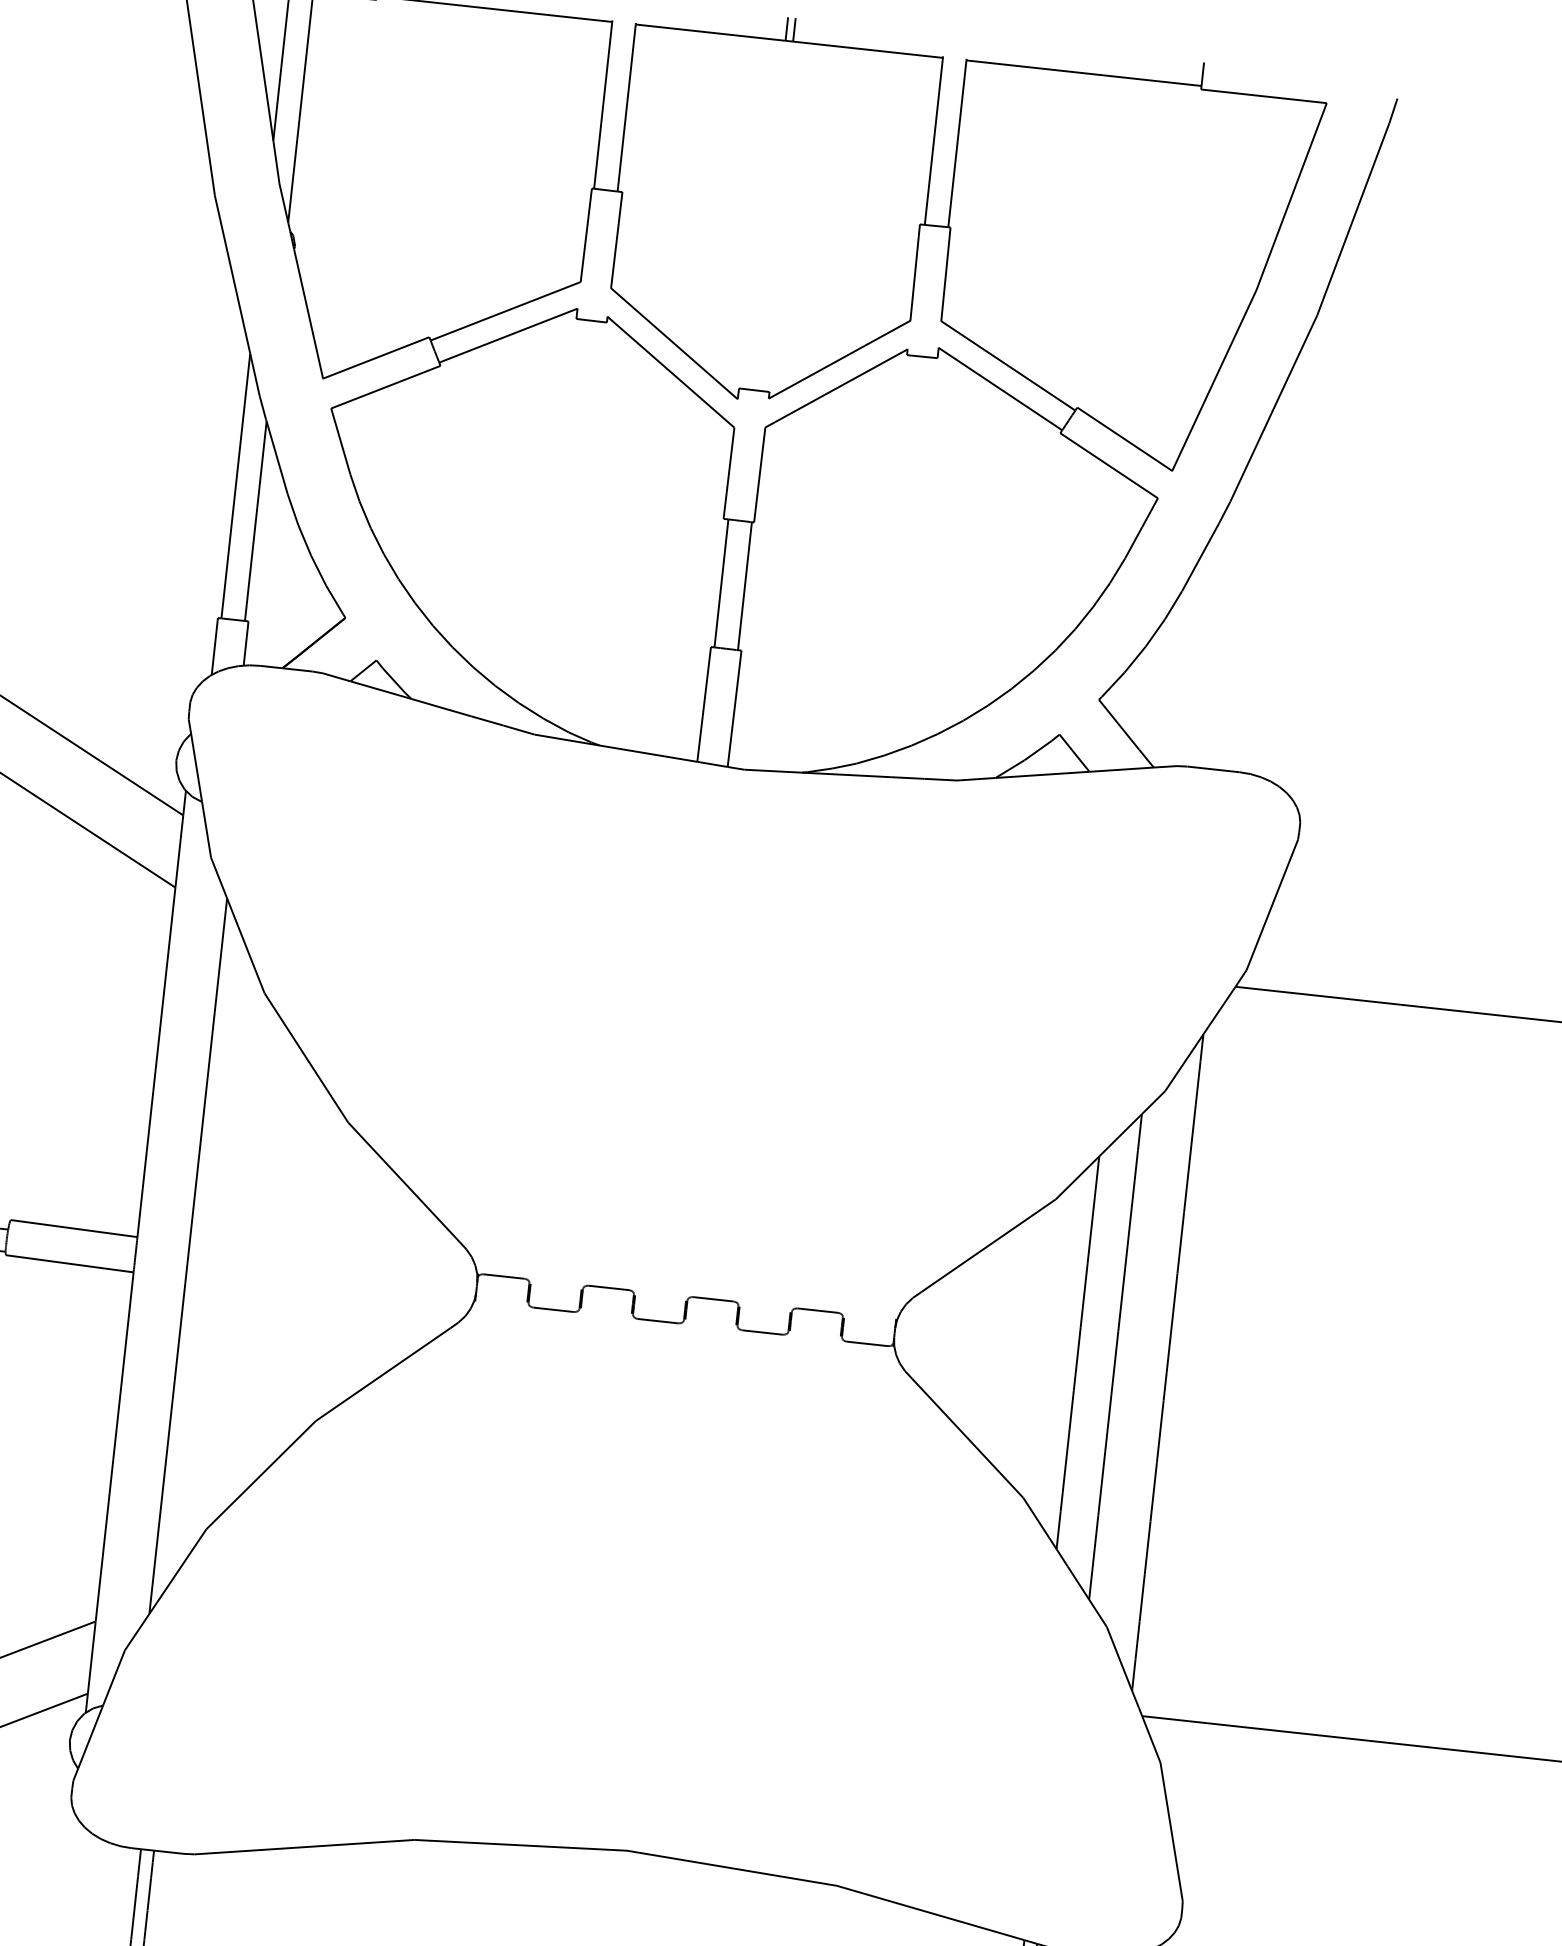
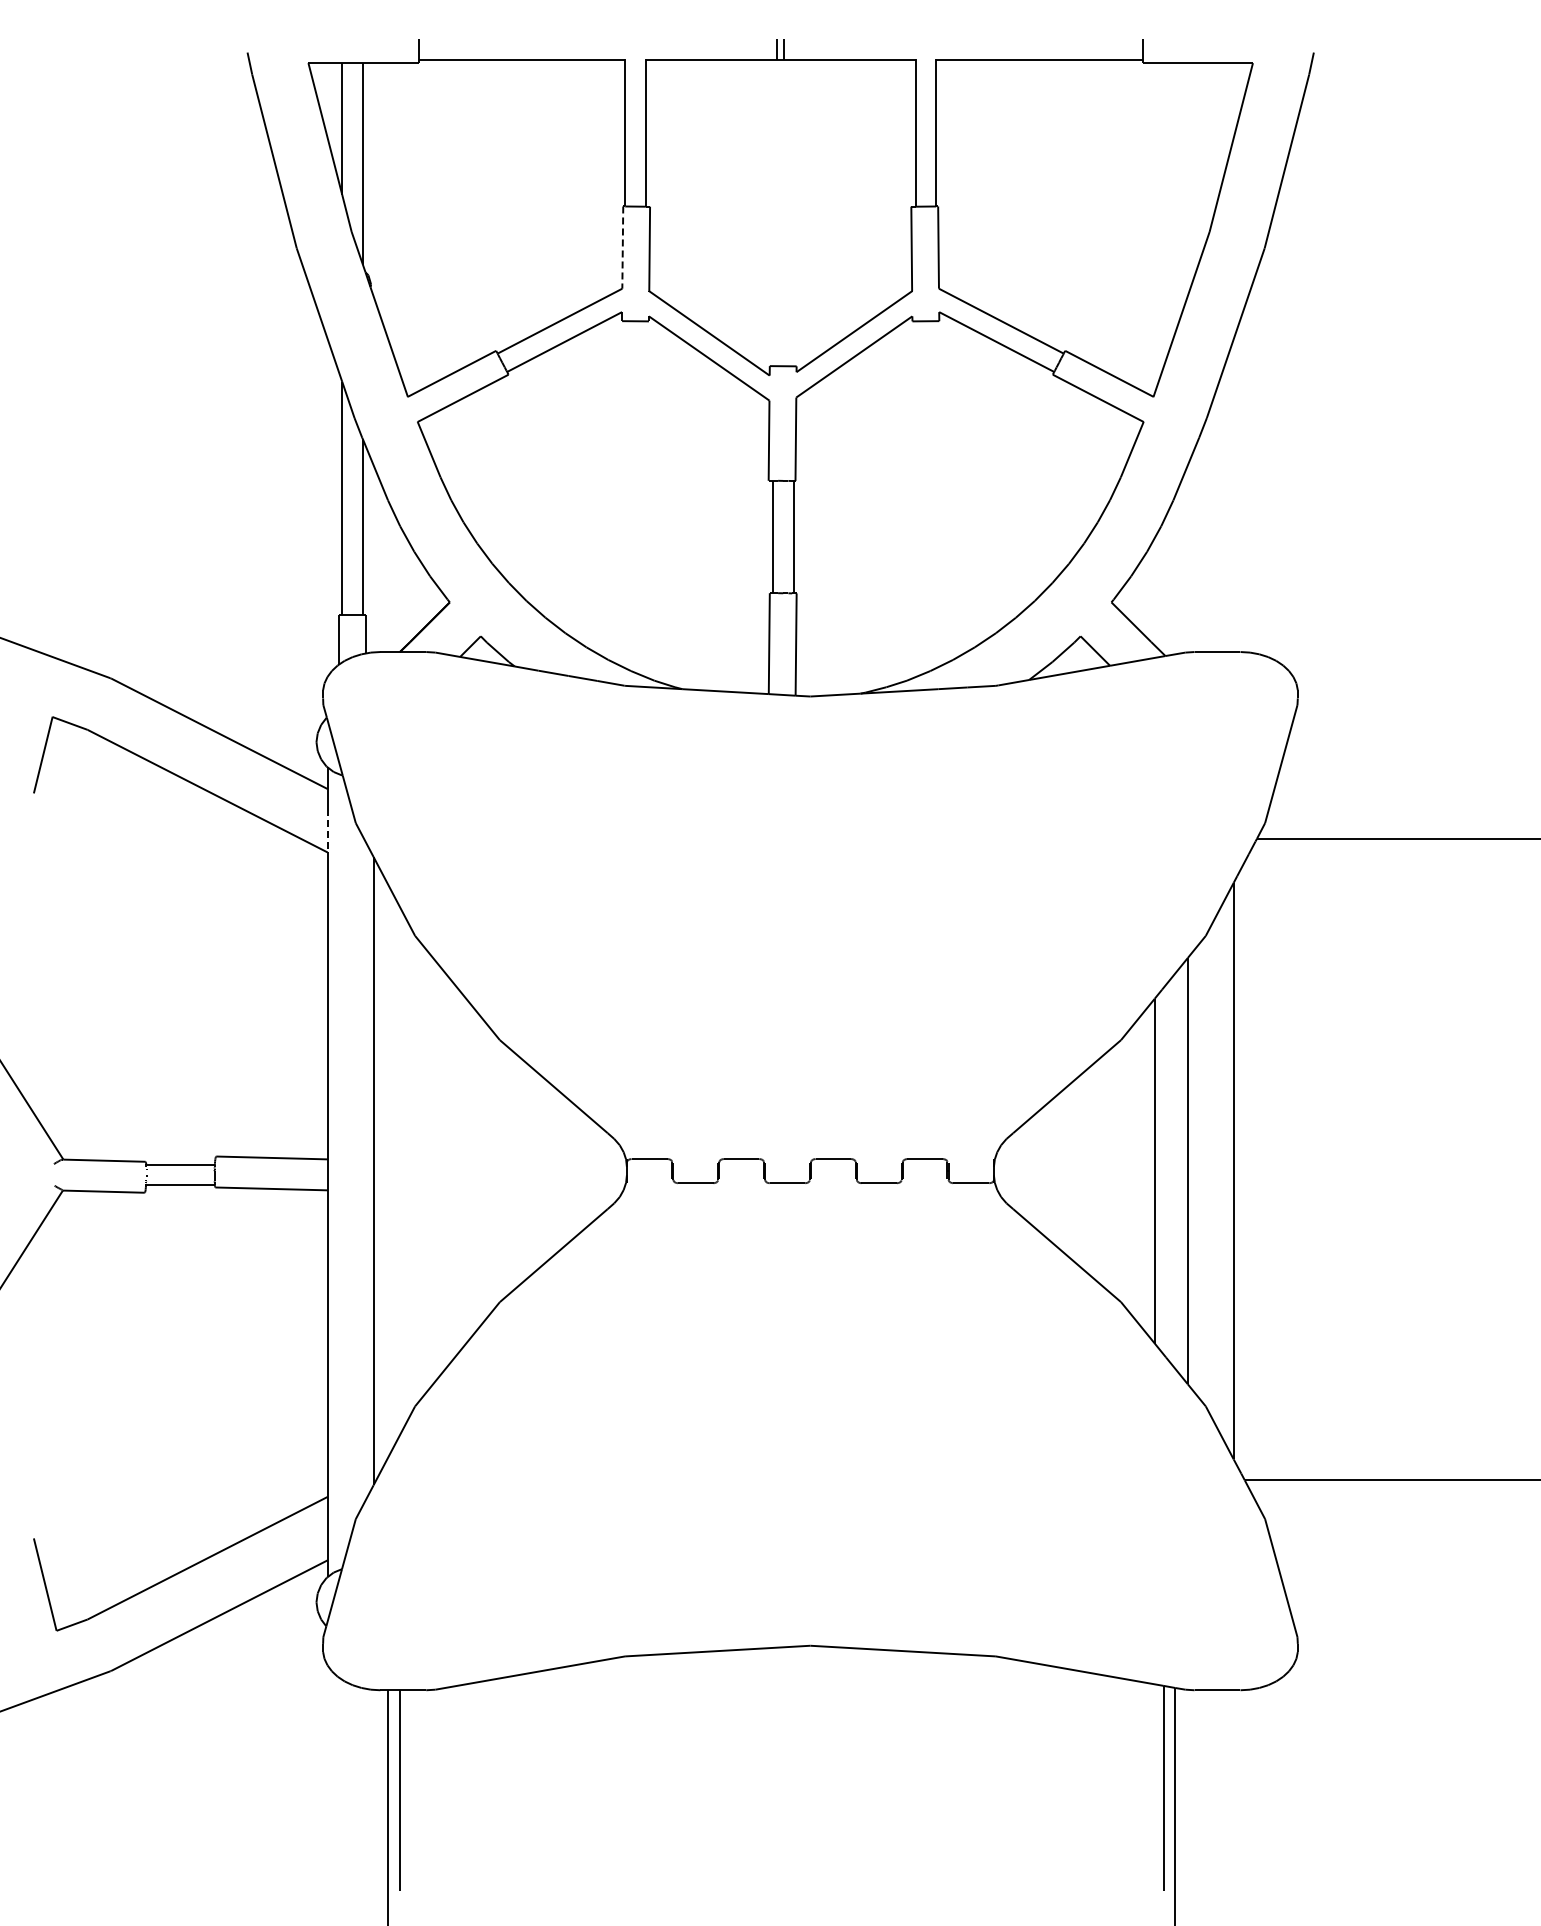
line: (585, 236) -> (622, 248), solid -> dashed
line: (177, 862) -> (327, 830), solid -> dashed

